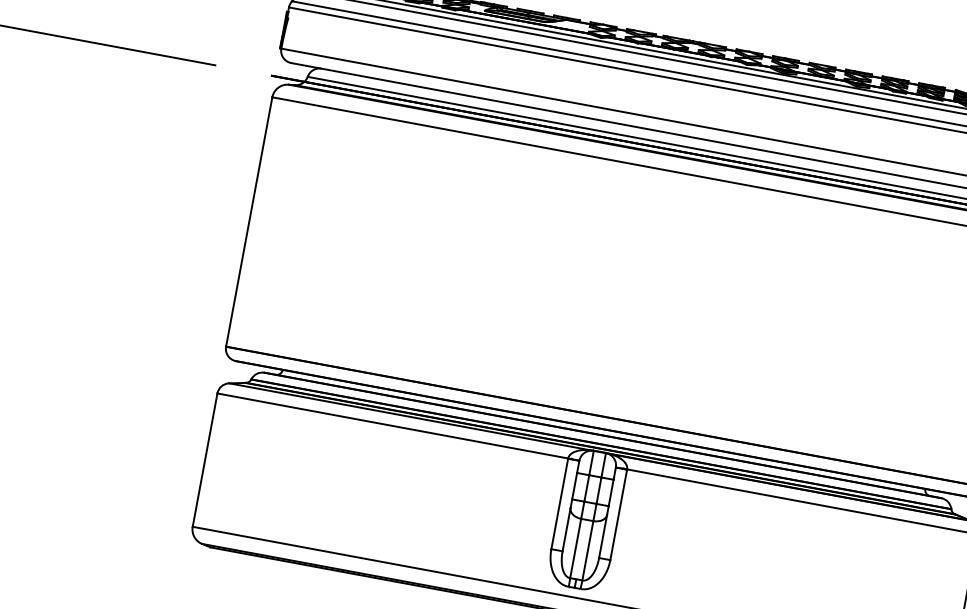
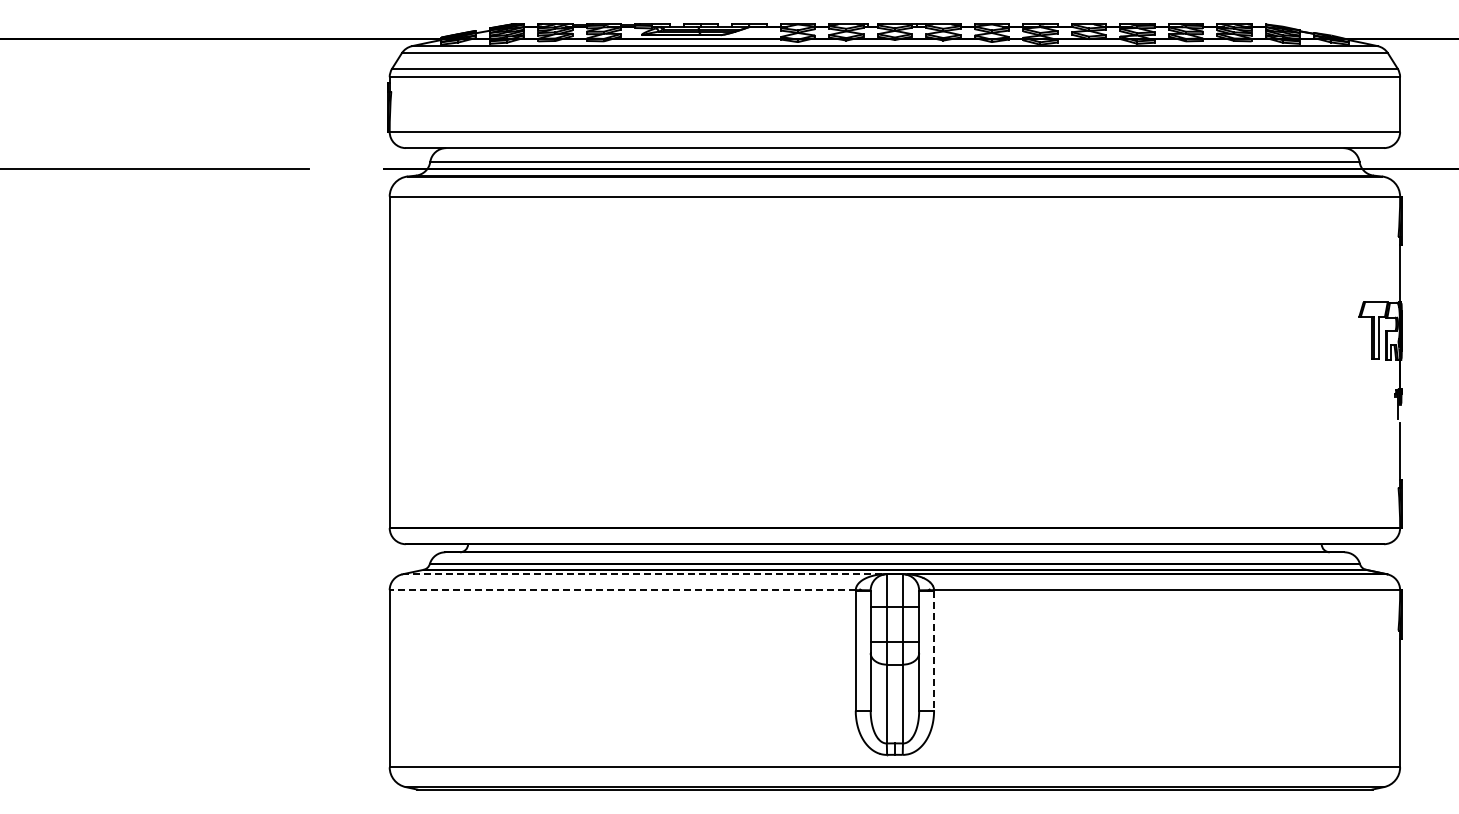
line: (409, 416) -> (642, 574), solid -> dashed
line: (392, 426) -> (622, 590), solid -> dashed
line: (618, 515) -> (934, 651), solid -> dashed

